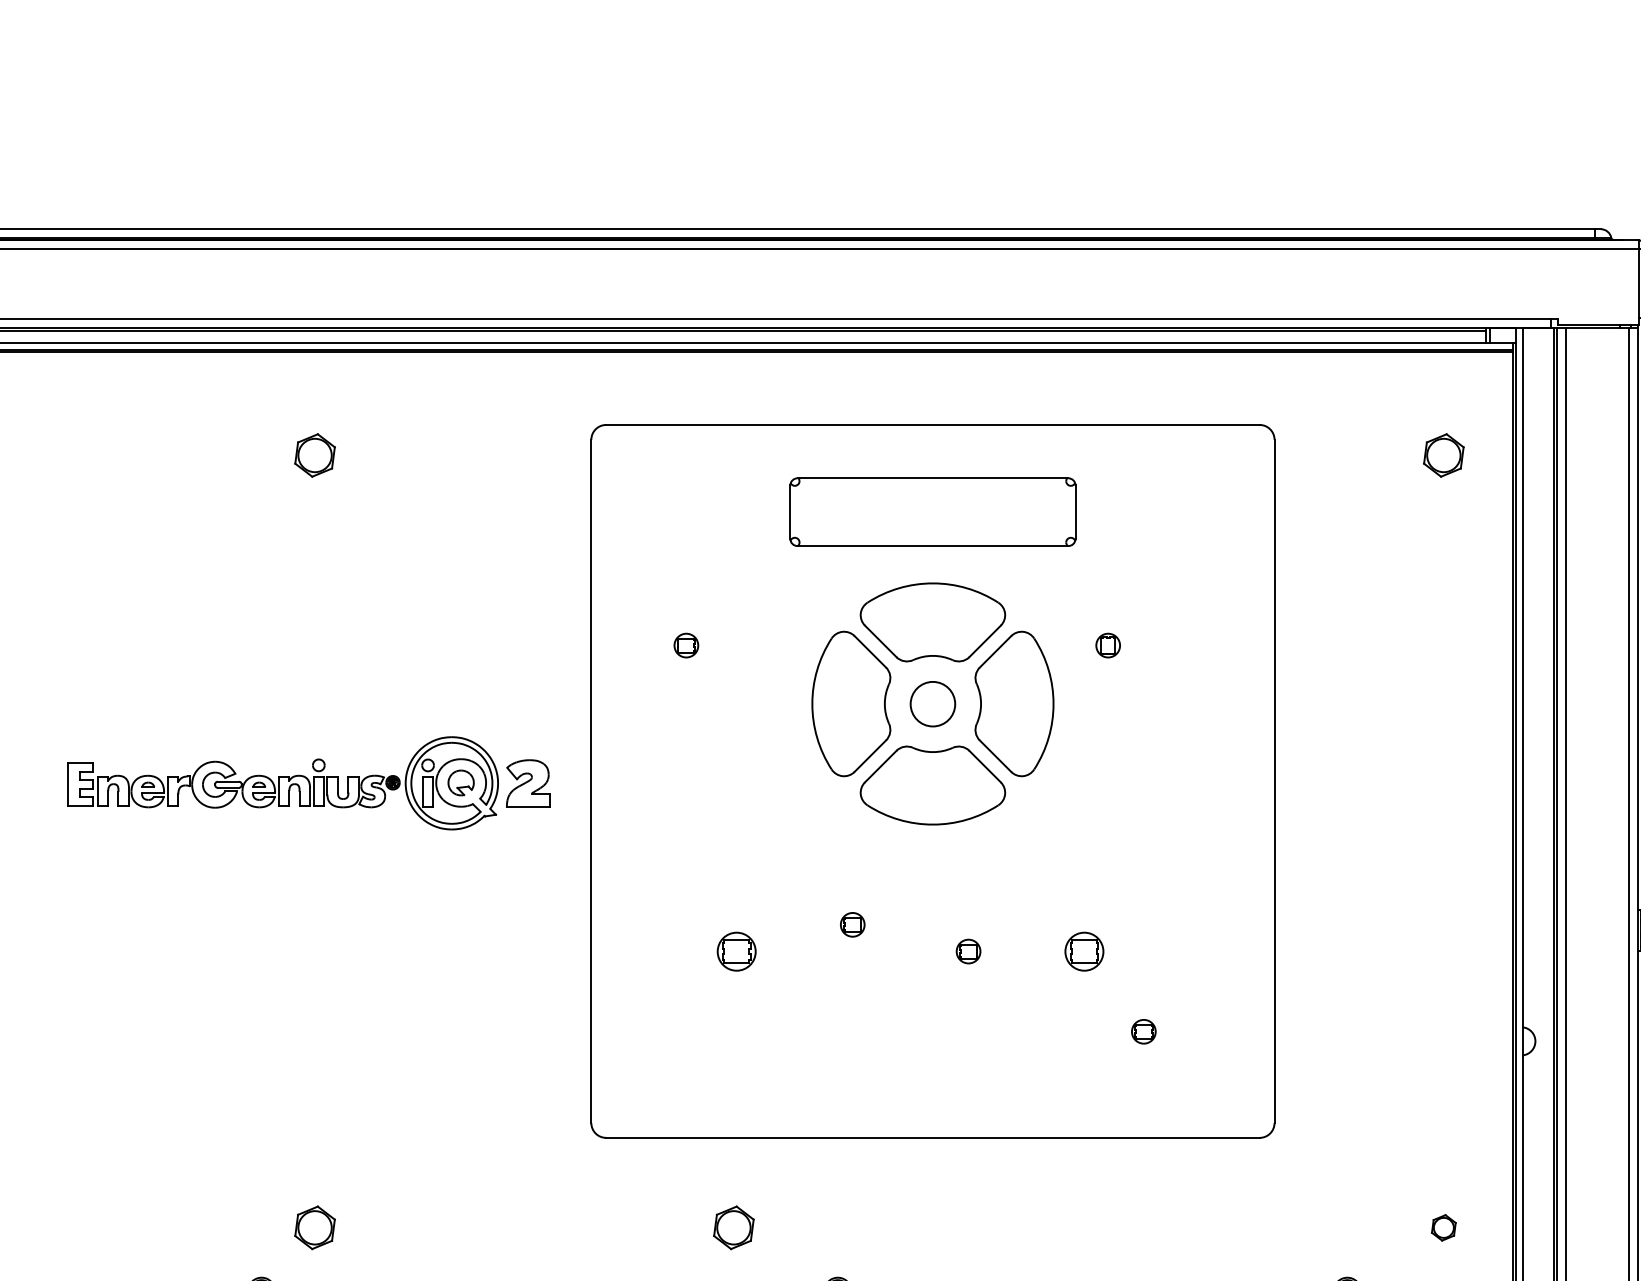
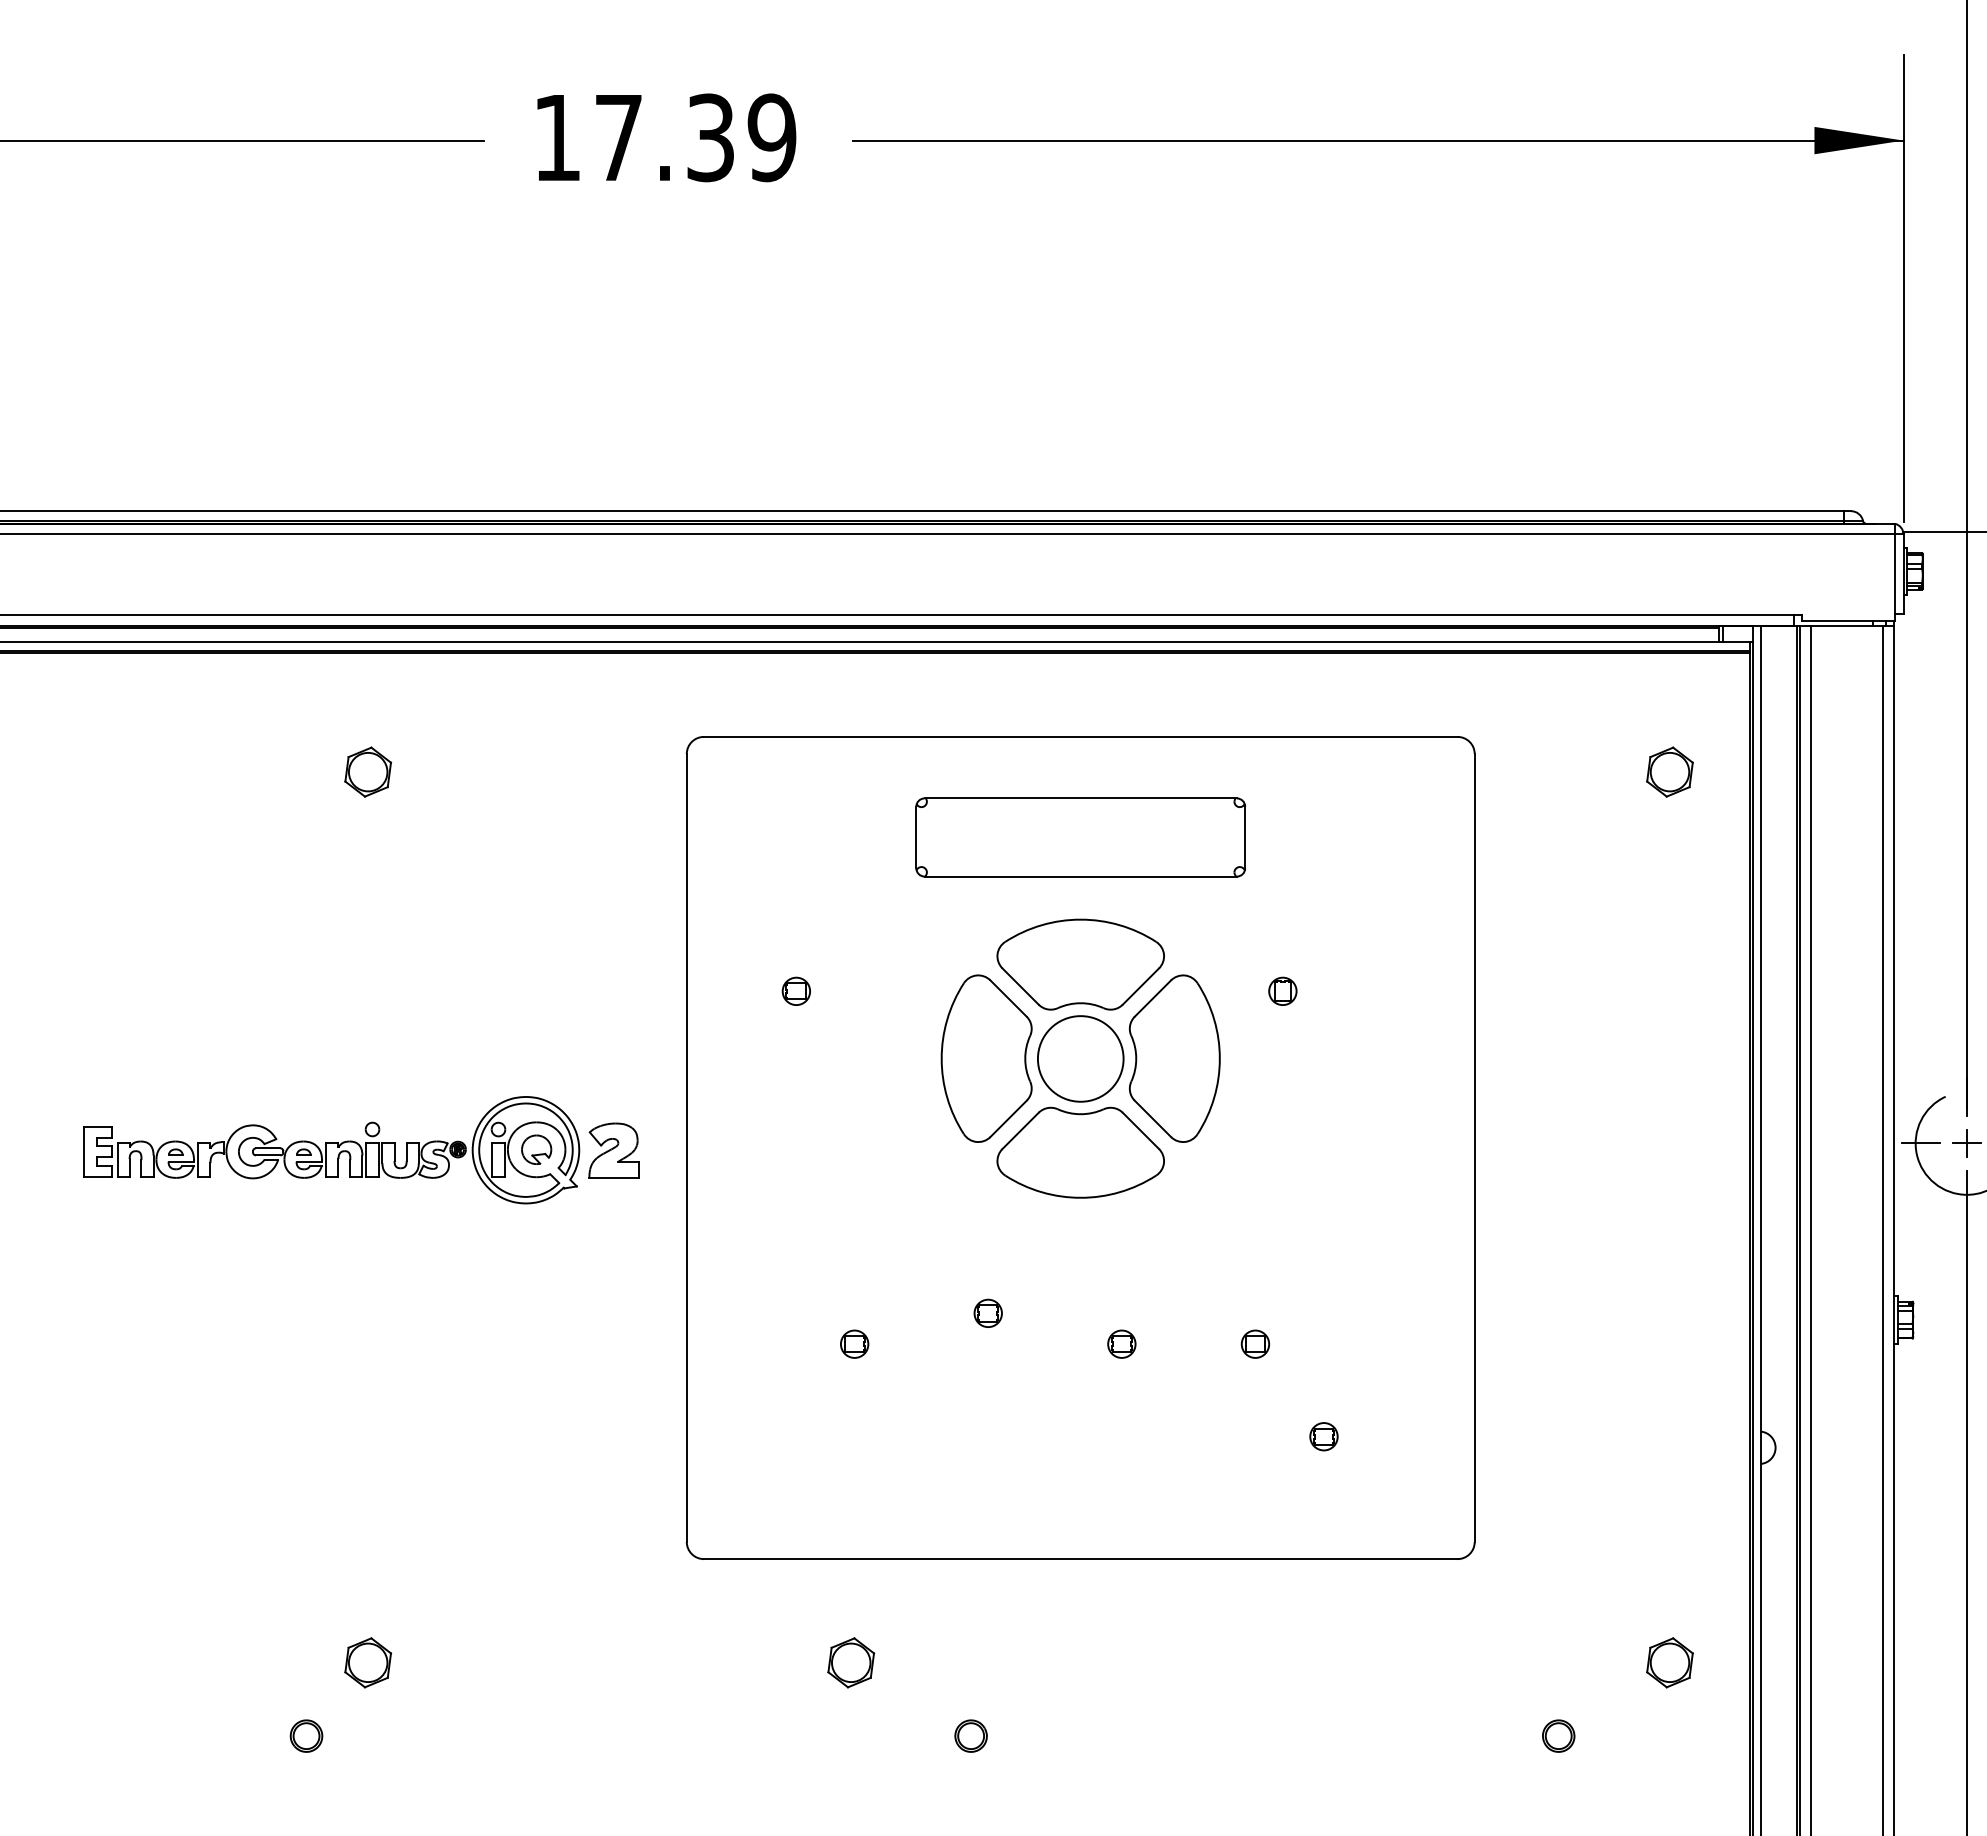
circle: (932, 703) -> (1080, 1058), size x1.67
part: (736, 950) -> (854, 1343), size x0.62
part: (1084, 950) -> (1255, 1343), size x0.62
part: (1443, 1227) -> (1669, 1662), size x1.67

